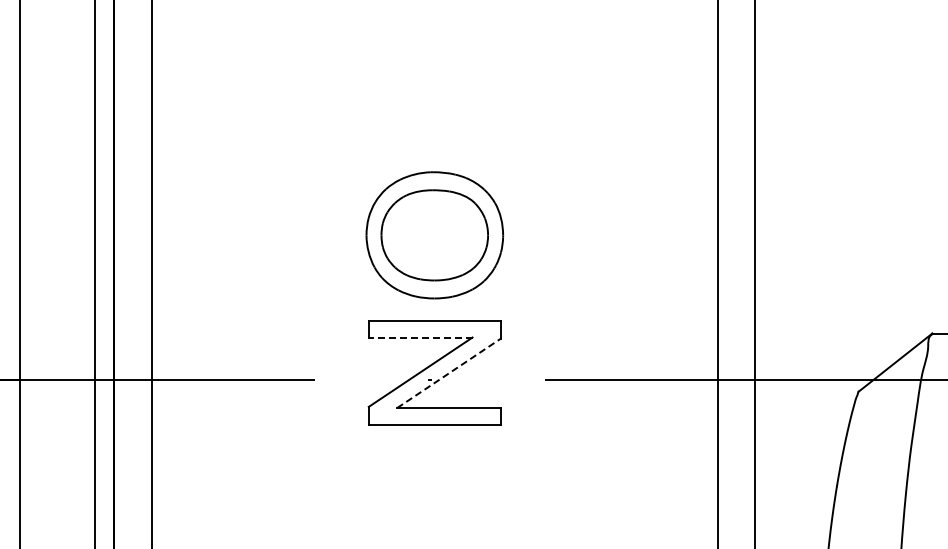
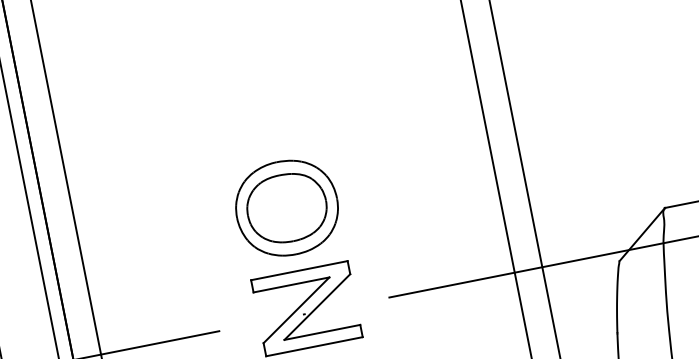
line: (420, 337) -> (291, 284), dashed -> solid
line: (449, 373) -> (317, 307), dashed -> solid

